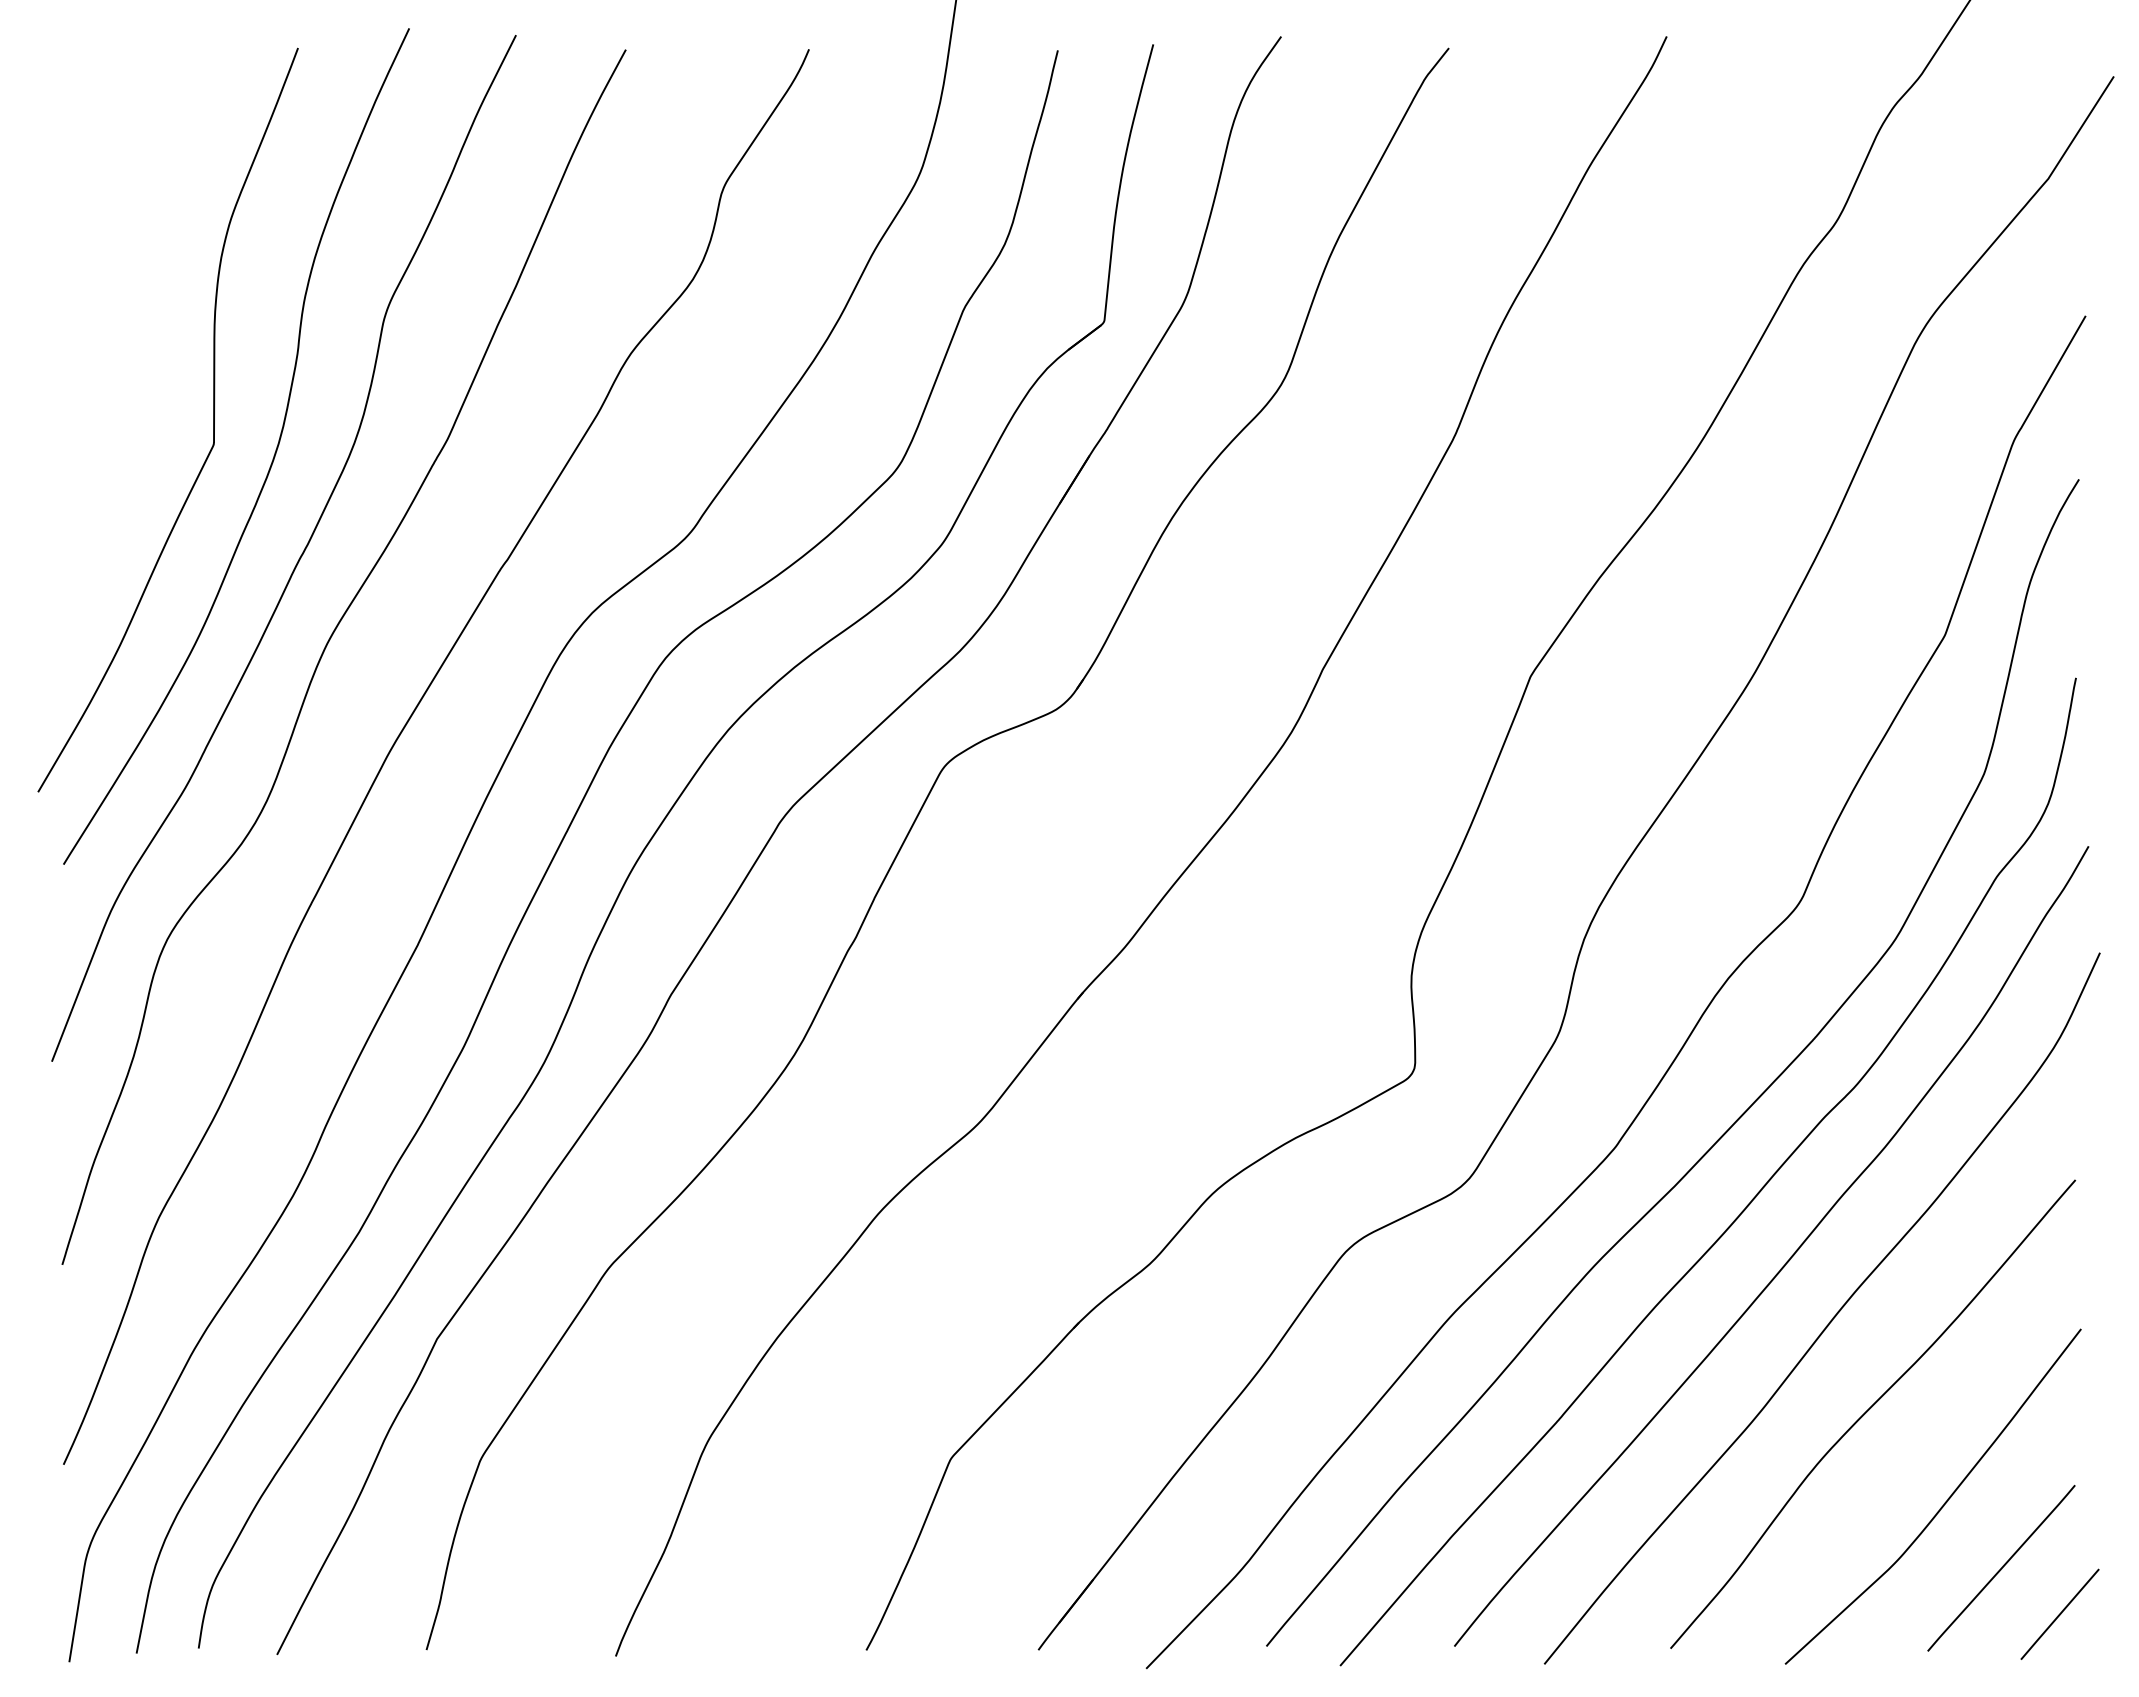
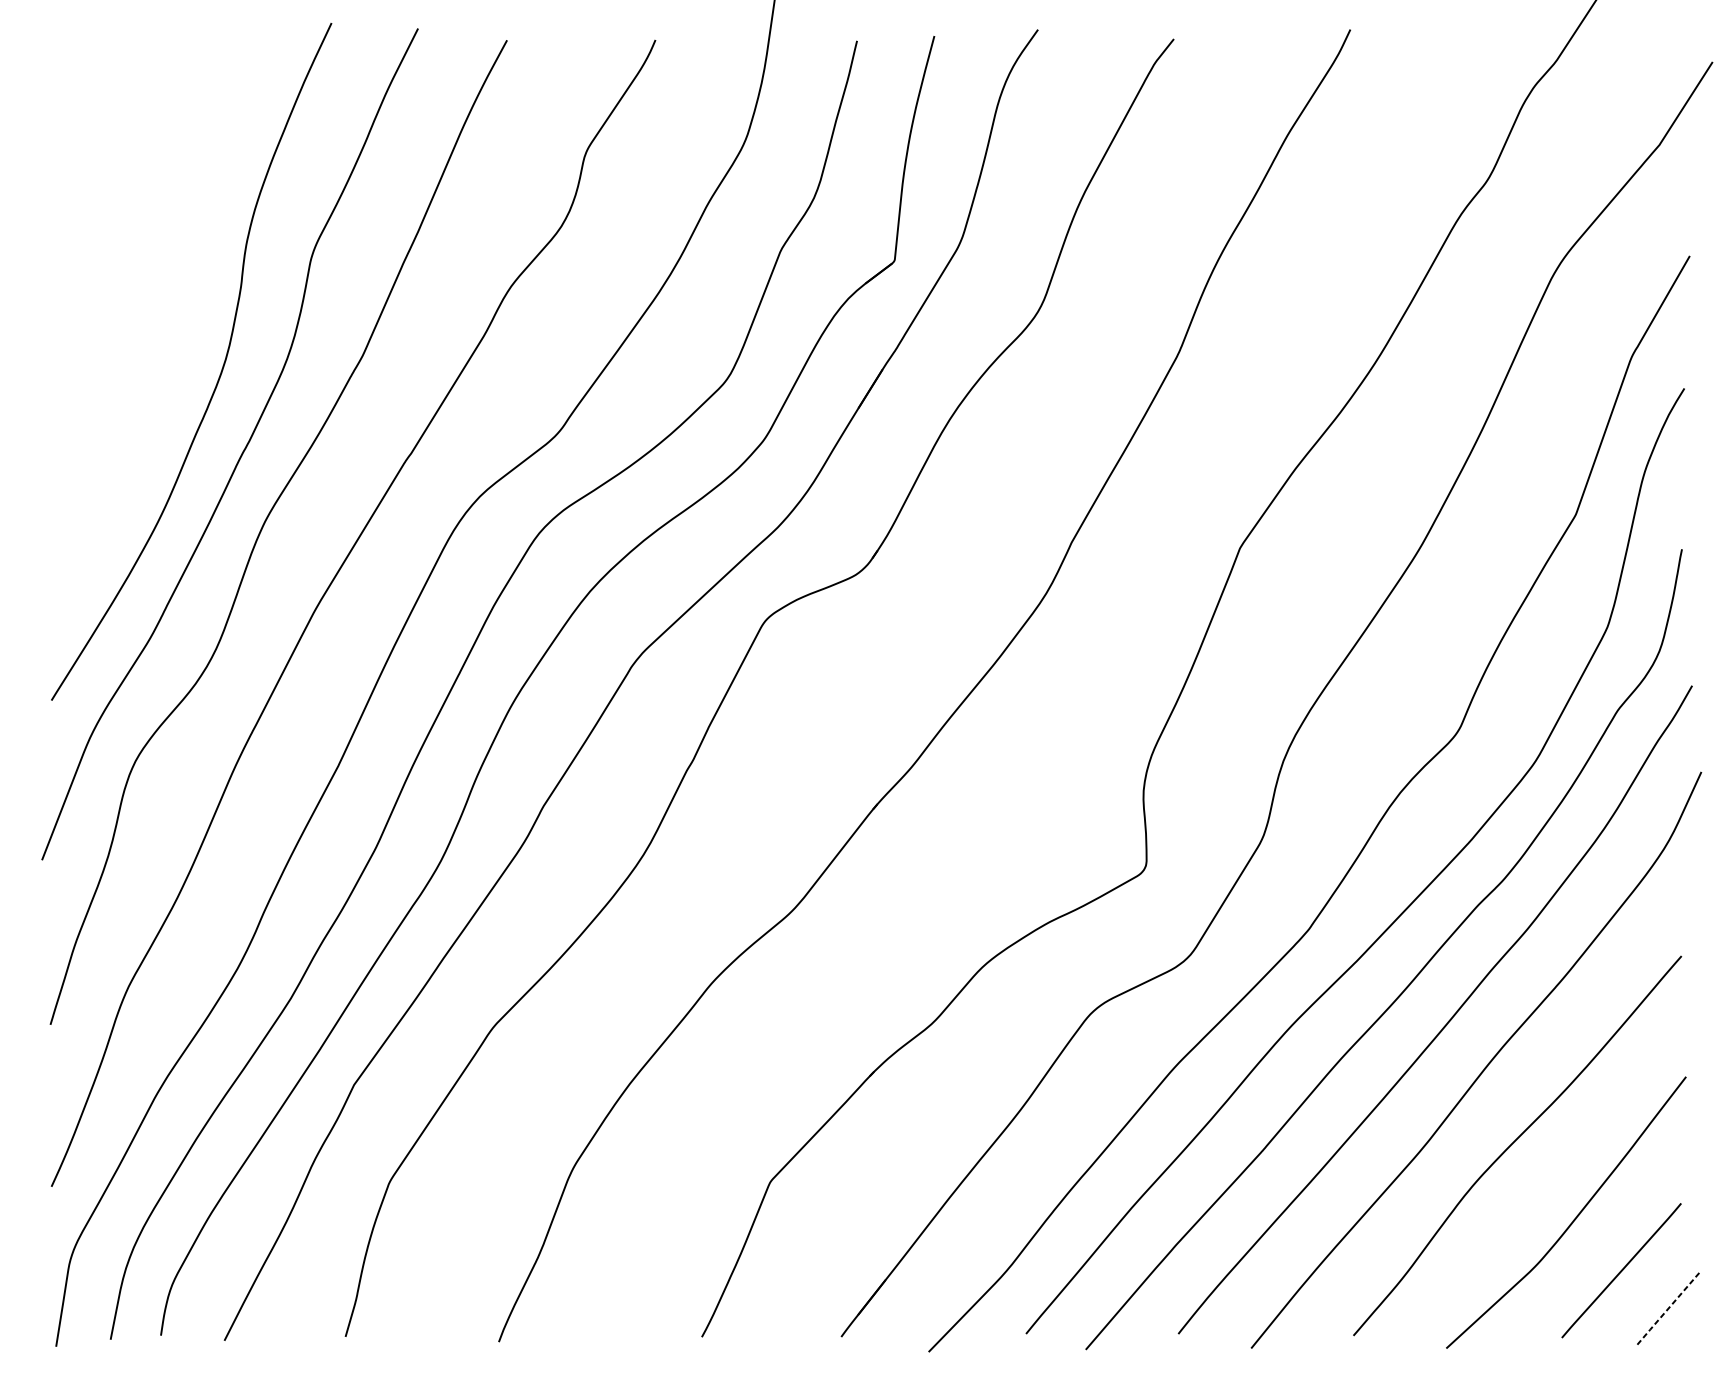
curve: (213, 419) -> (172, 339), removed
line: (2059, 1614) -> (1668, 1308), solid -> dashed

